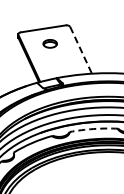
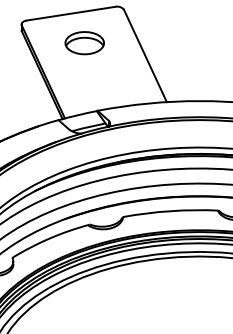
part: (49, 43) -> (83, 42), size x1.43
line: (81, 50) -> (146, 56), dashed -> solid
arc: (93, 129) -> (169, 212), dashed -> solid

